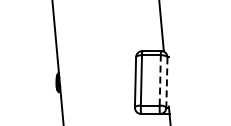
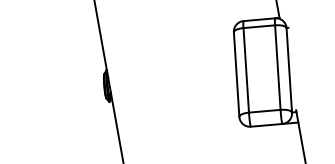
line: (160, 79) -> (278, 66), dashed -> solid
line: (166, 83) -> (288, 71), dashed -> solid

